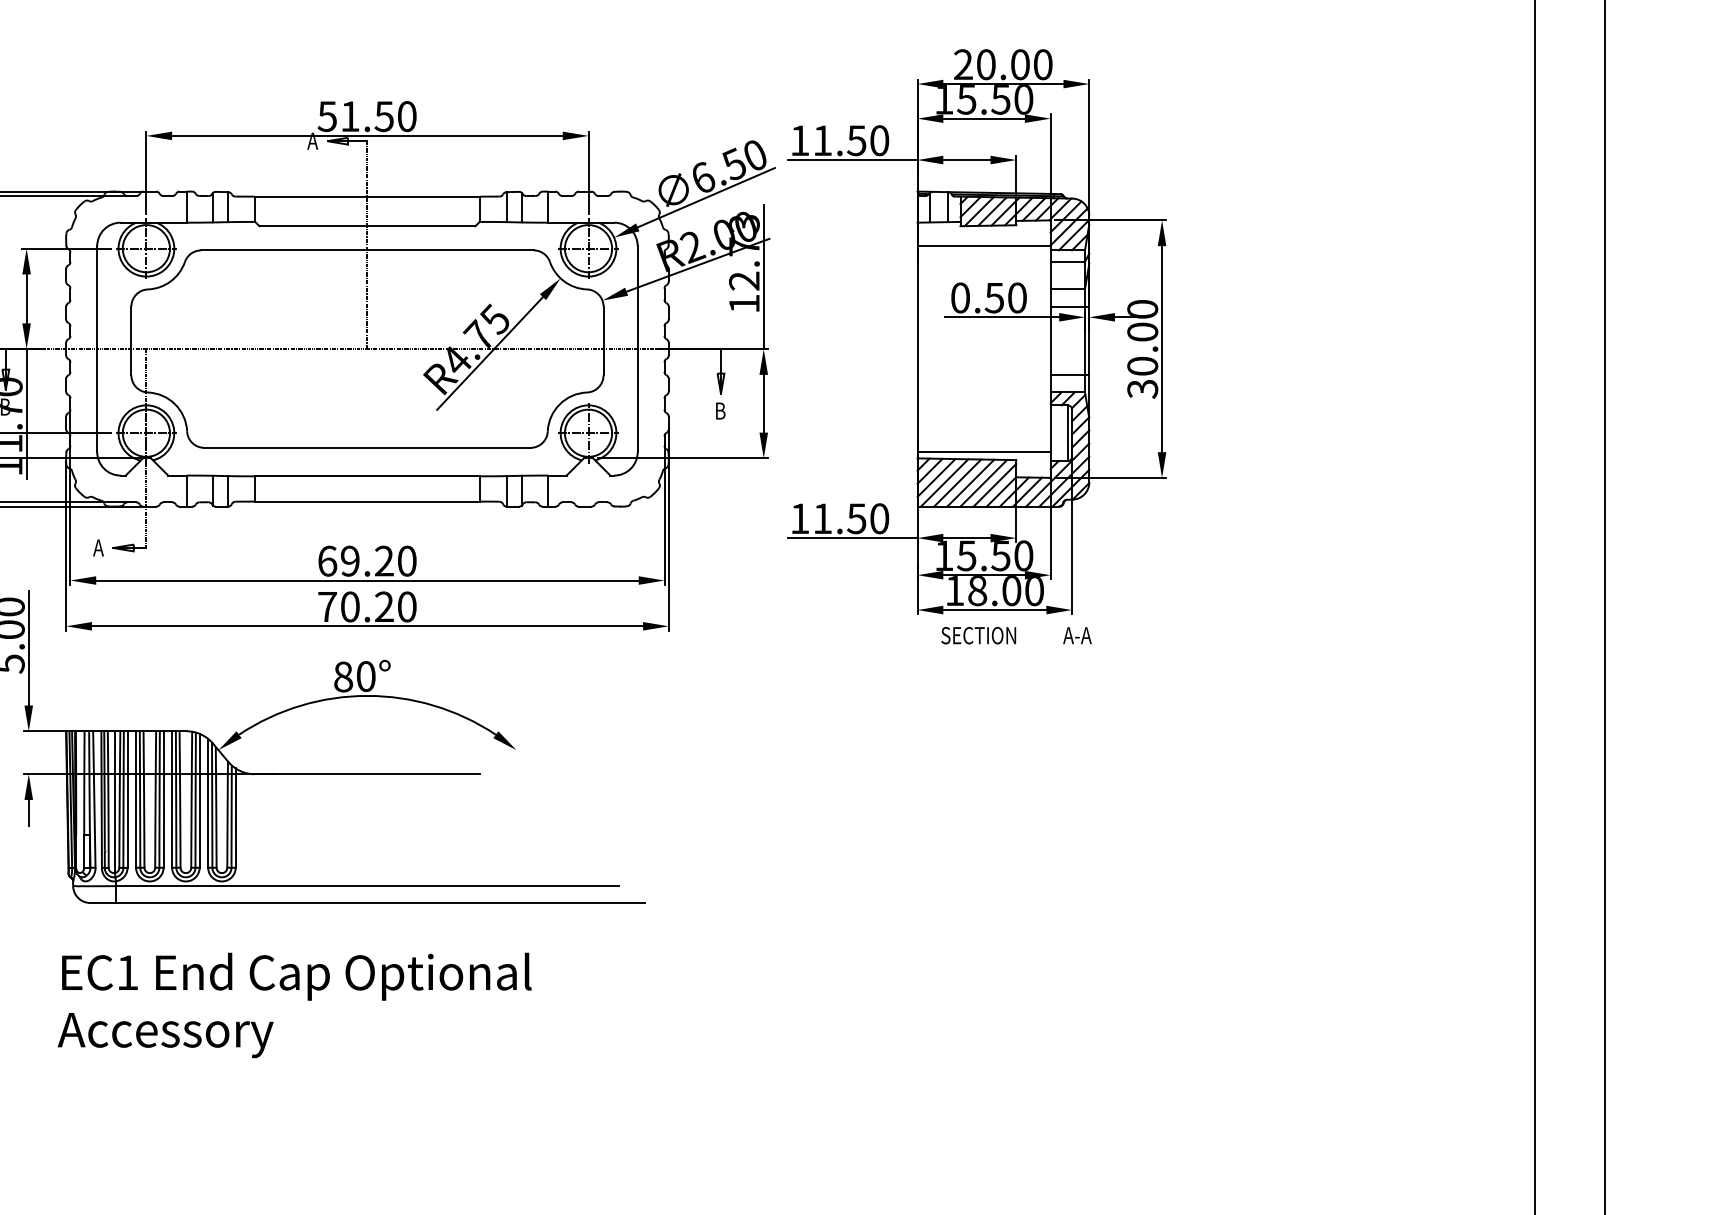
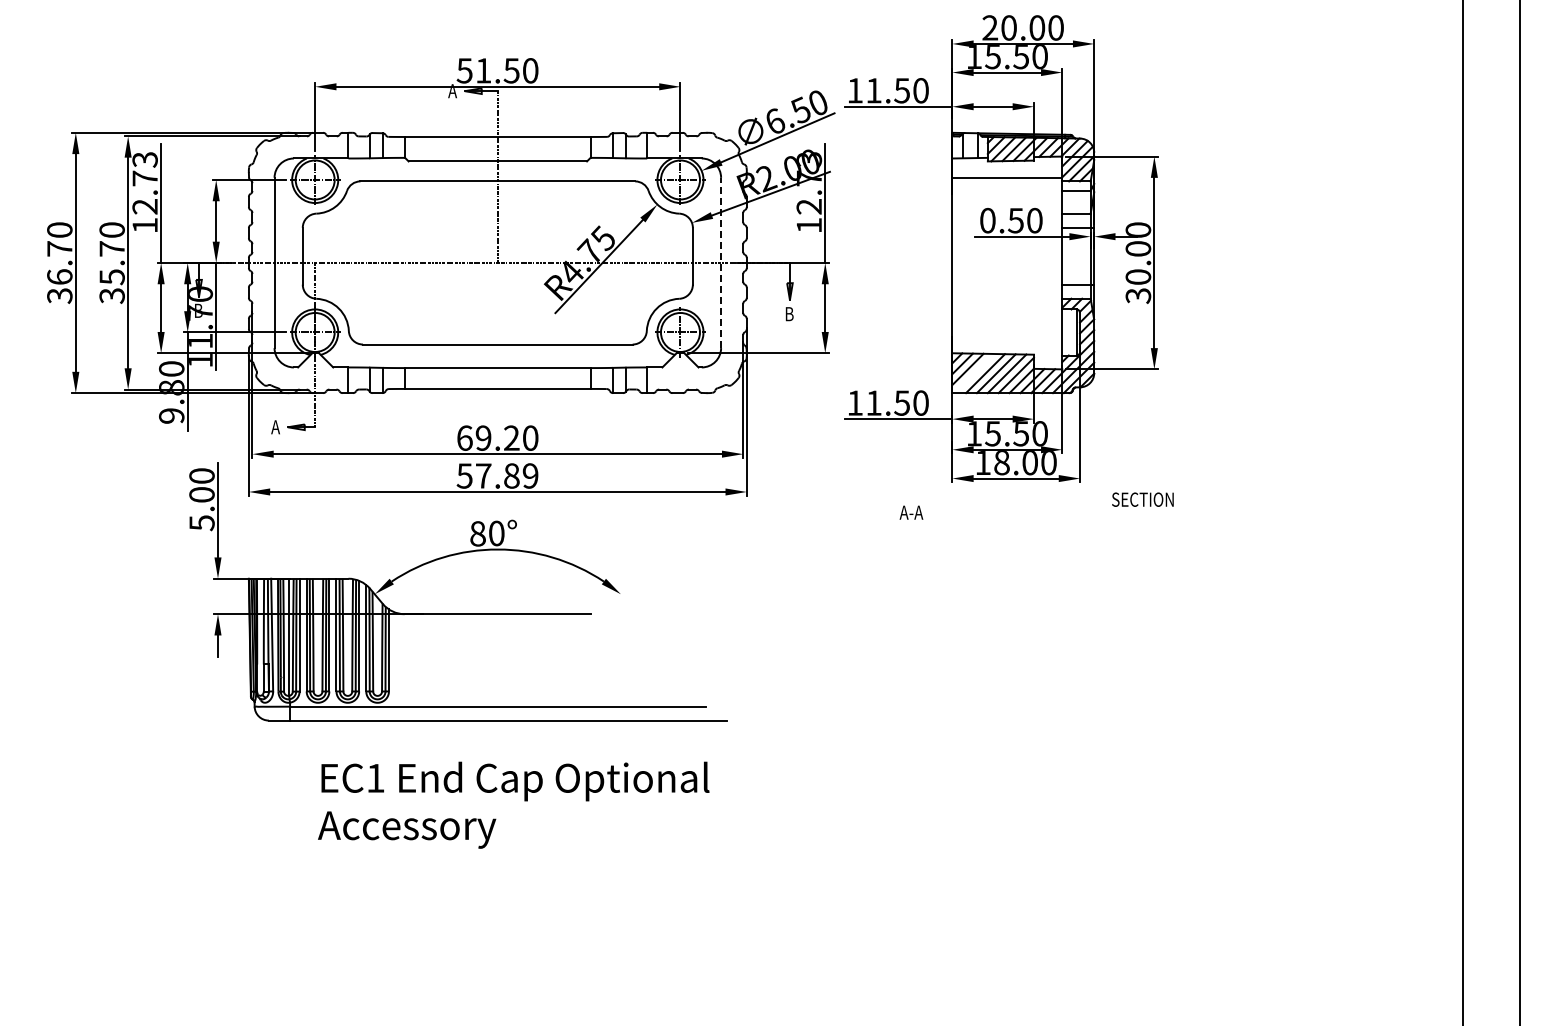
line: (638, 348) -> (721, 262), solid -> dashed
line: (984, 452) -> (1007, 348), removed
line: (944, 482) -> (974, 373), removed
text: (367, 606) -> (497, 475), 70.20 -> 57.89
text: (978, 635) -> (1142, 499), moved
text: (1077, 635) -> (911, 512), moved
text: (294, 1004) -> (513, 804), moved

